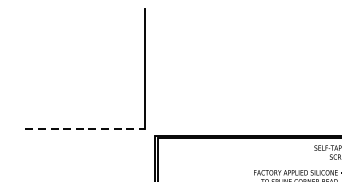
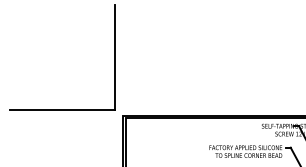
line: (85, 128) -> (62, 109), dashed -> solid

